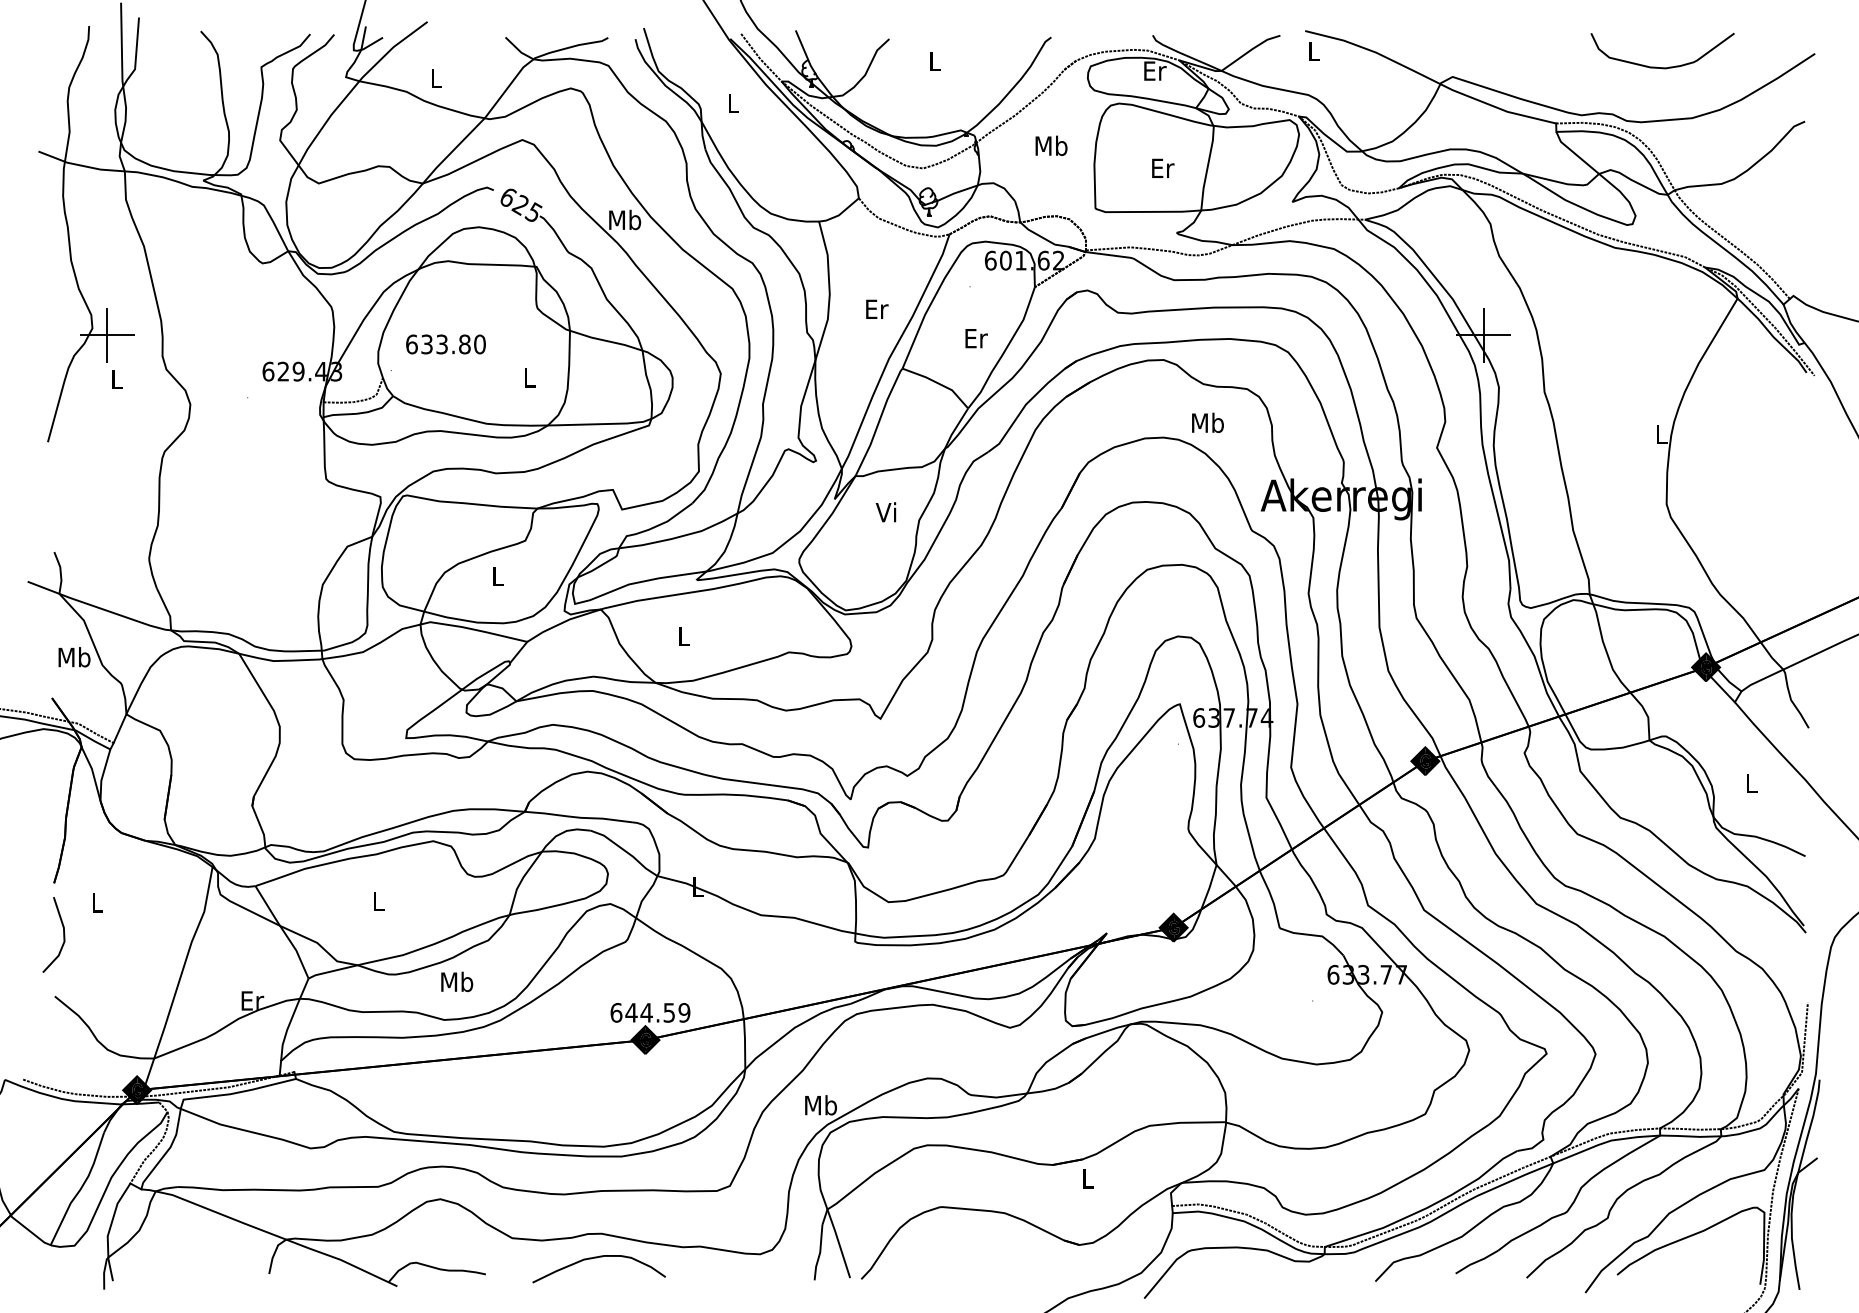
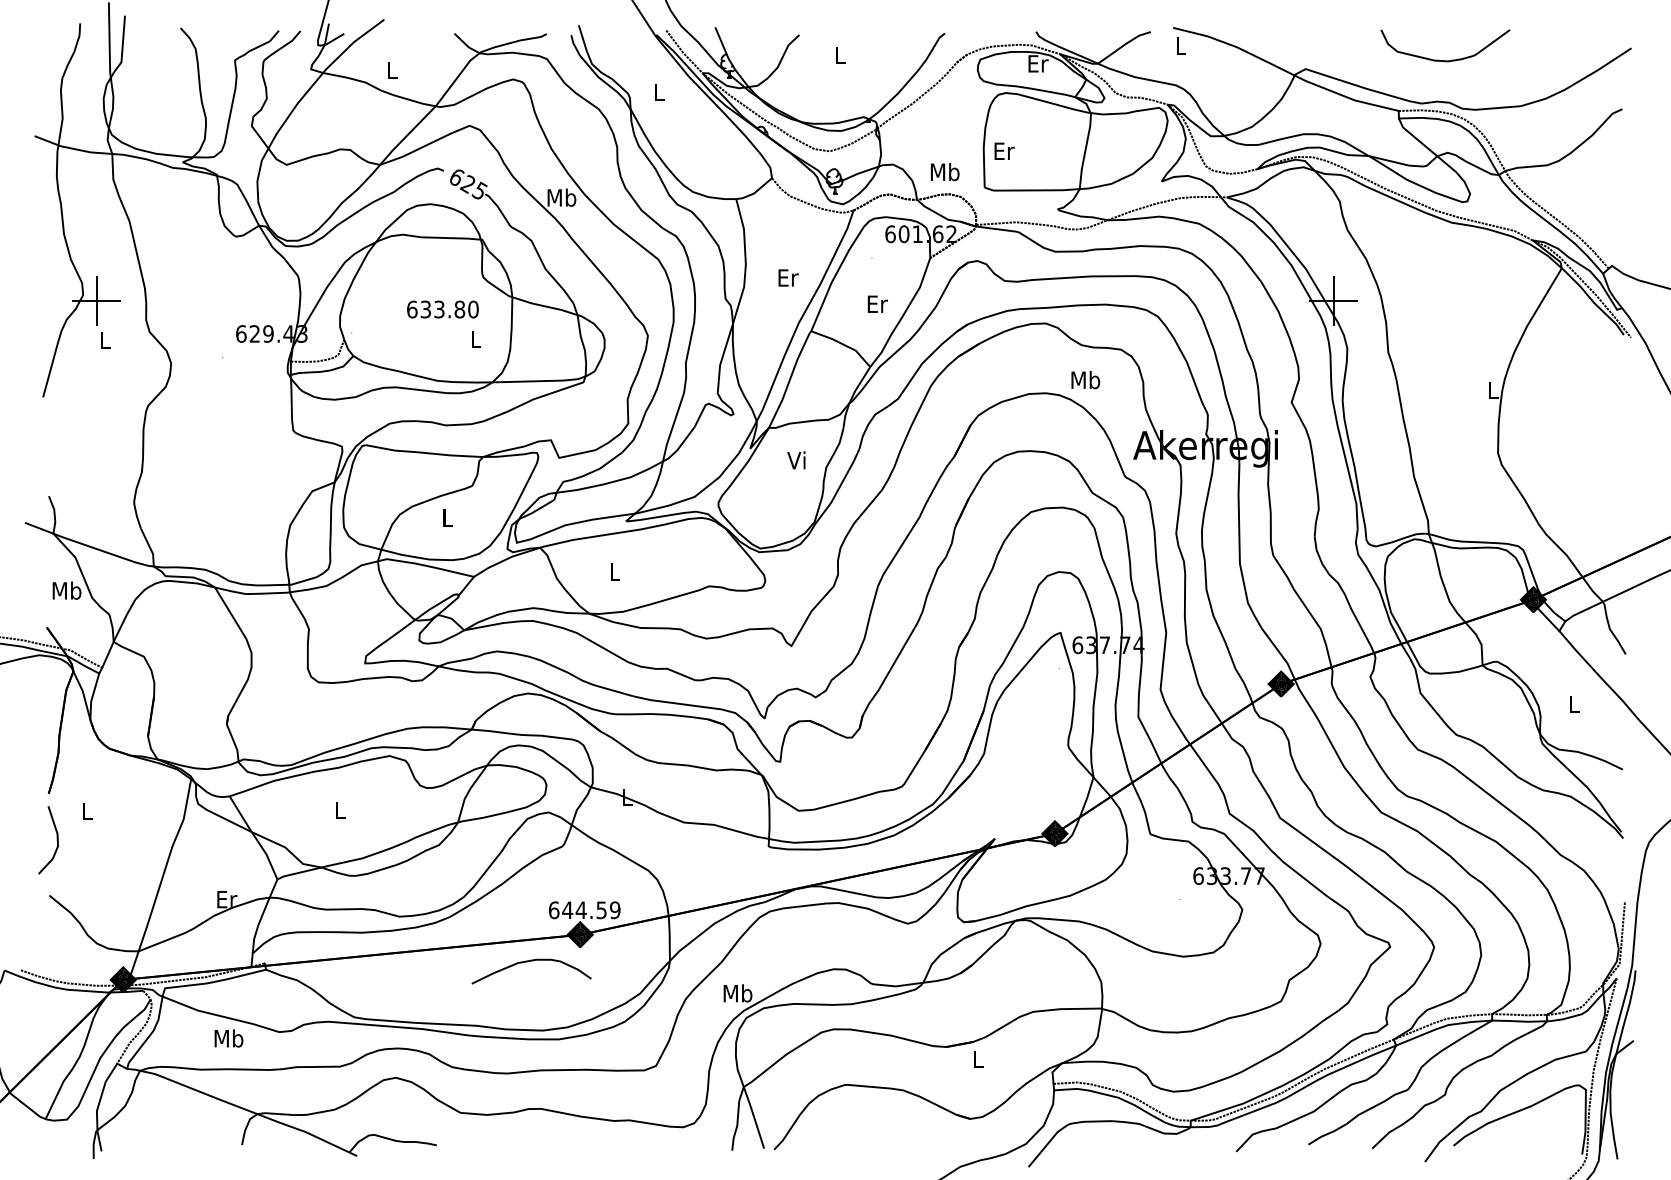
curve: (1662, 67) -> (1445, 60), moved
text: (1051, 145) -> (945, 171), moved
text: (1163, 167) -> (1004, 150), moved
text: (445, 344) -> (442, 309), moved
text: (456, 981) -> (228, 1038), moved
curve: (595, 1258) -> (528, 962), moved

